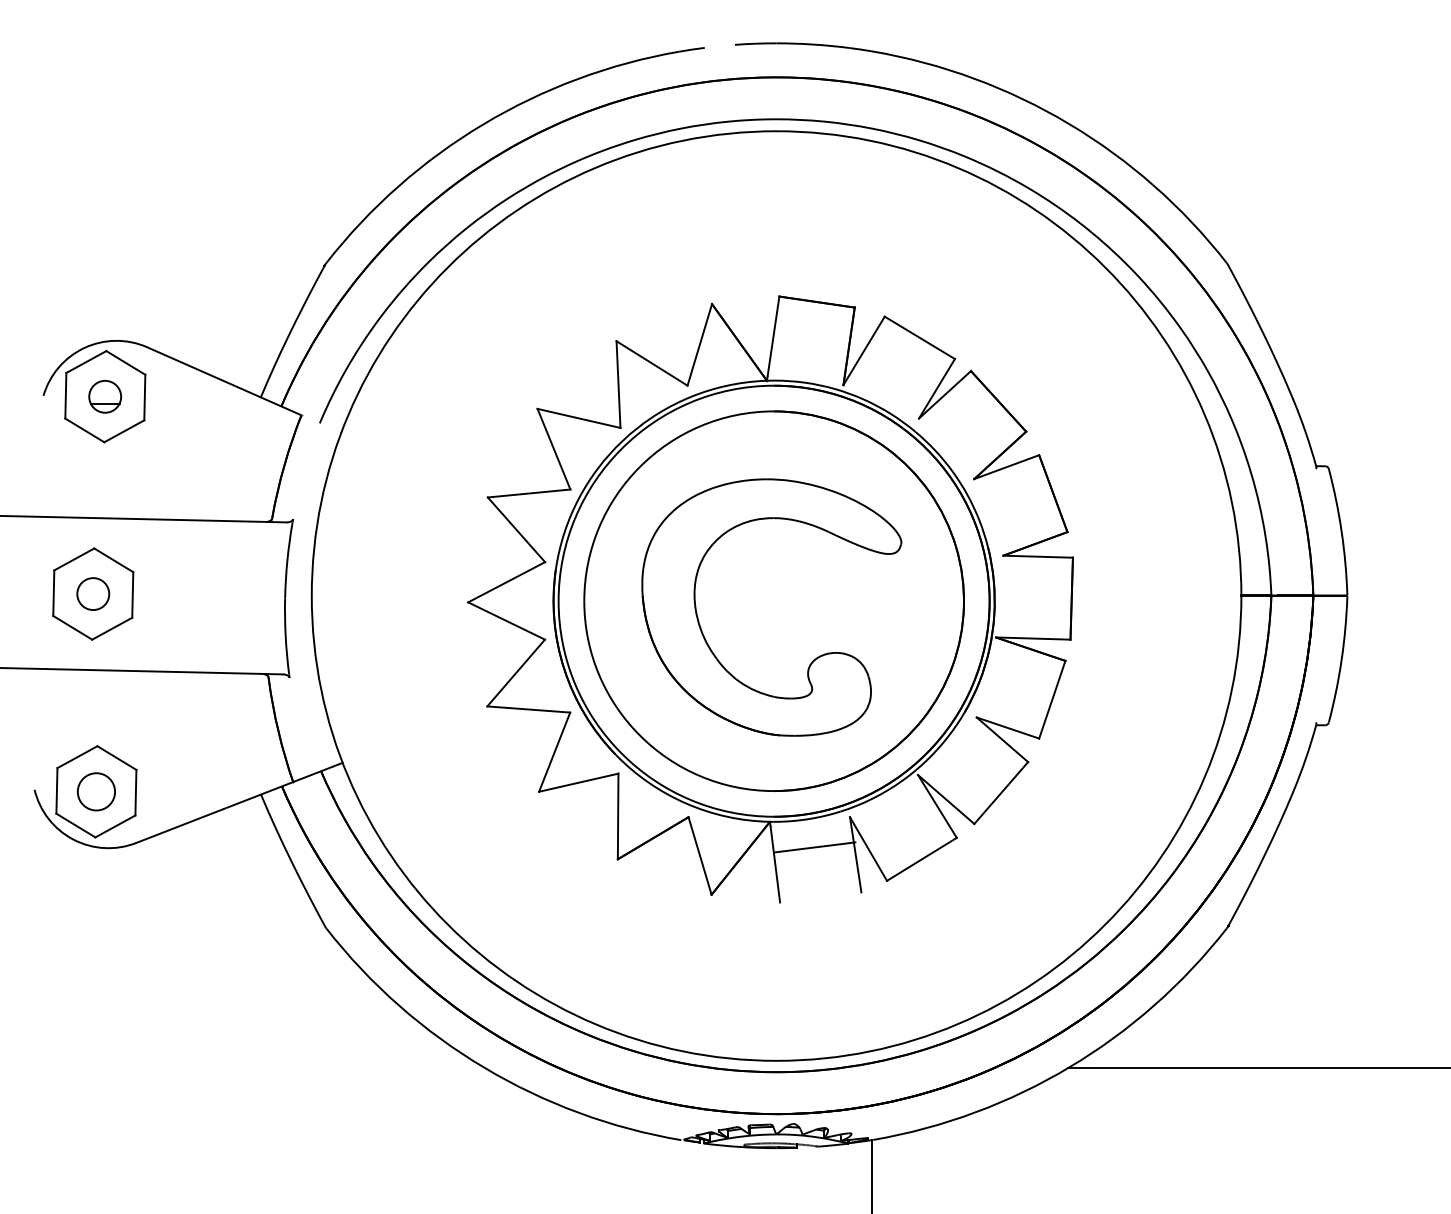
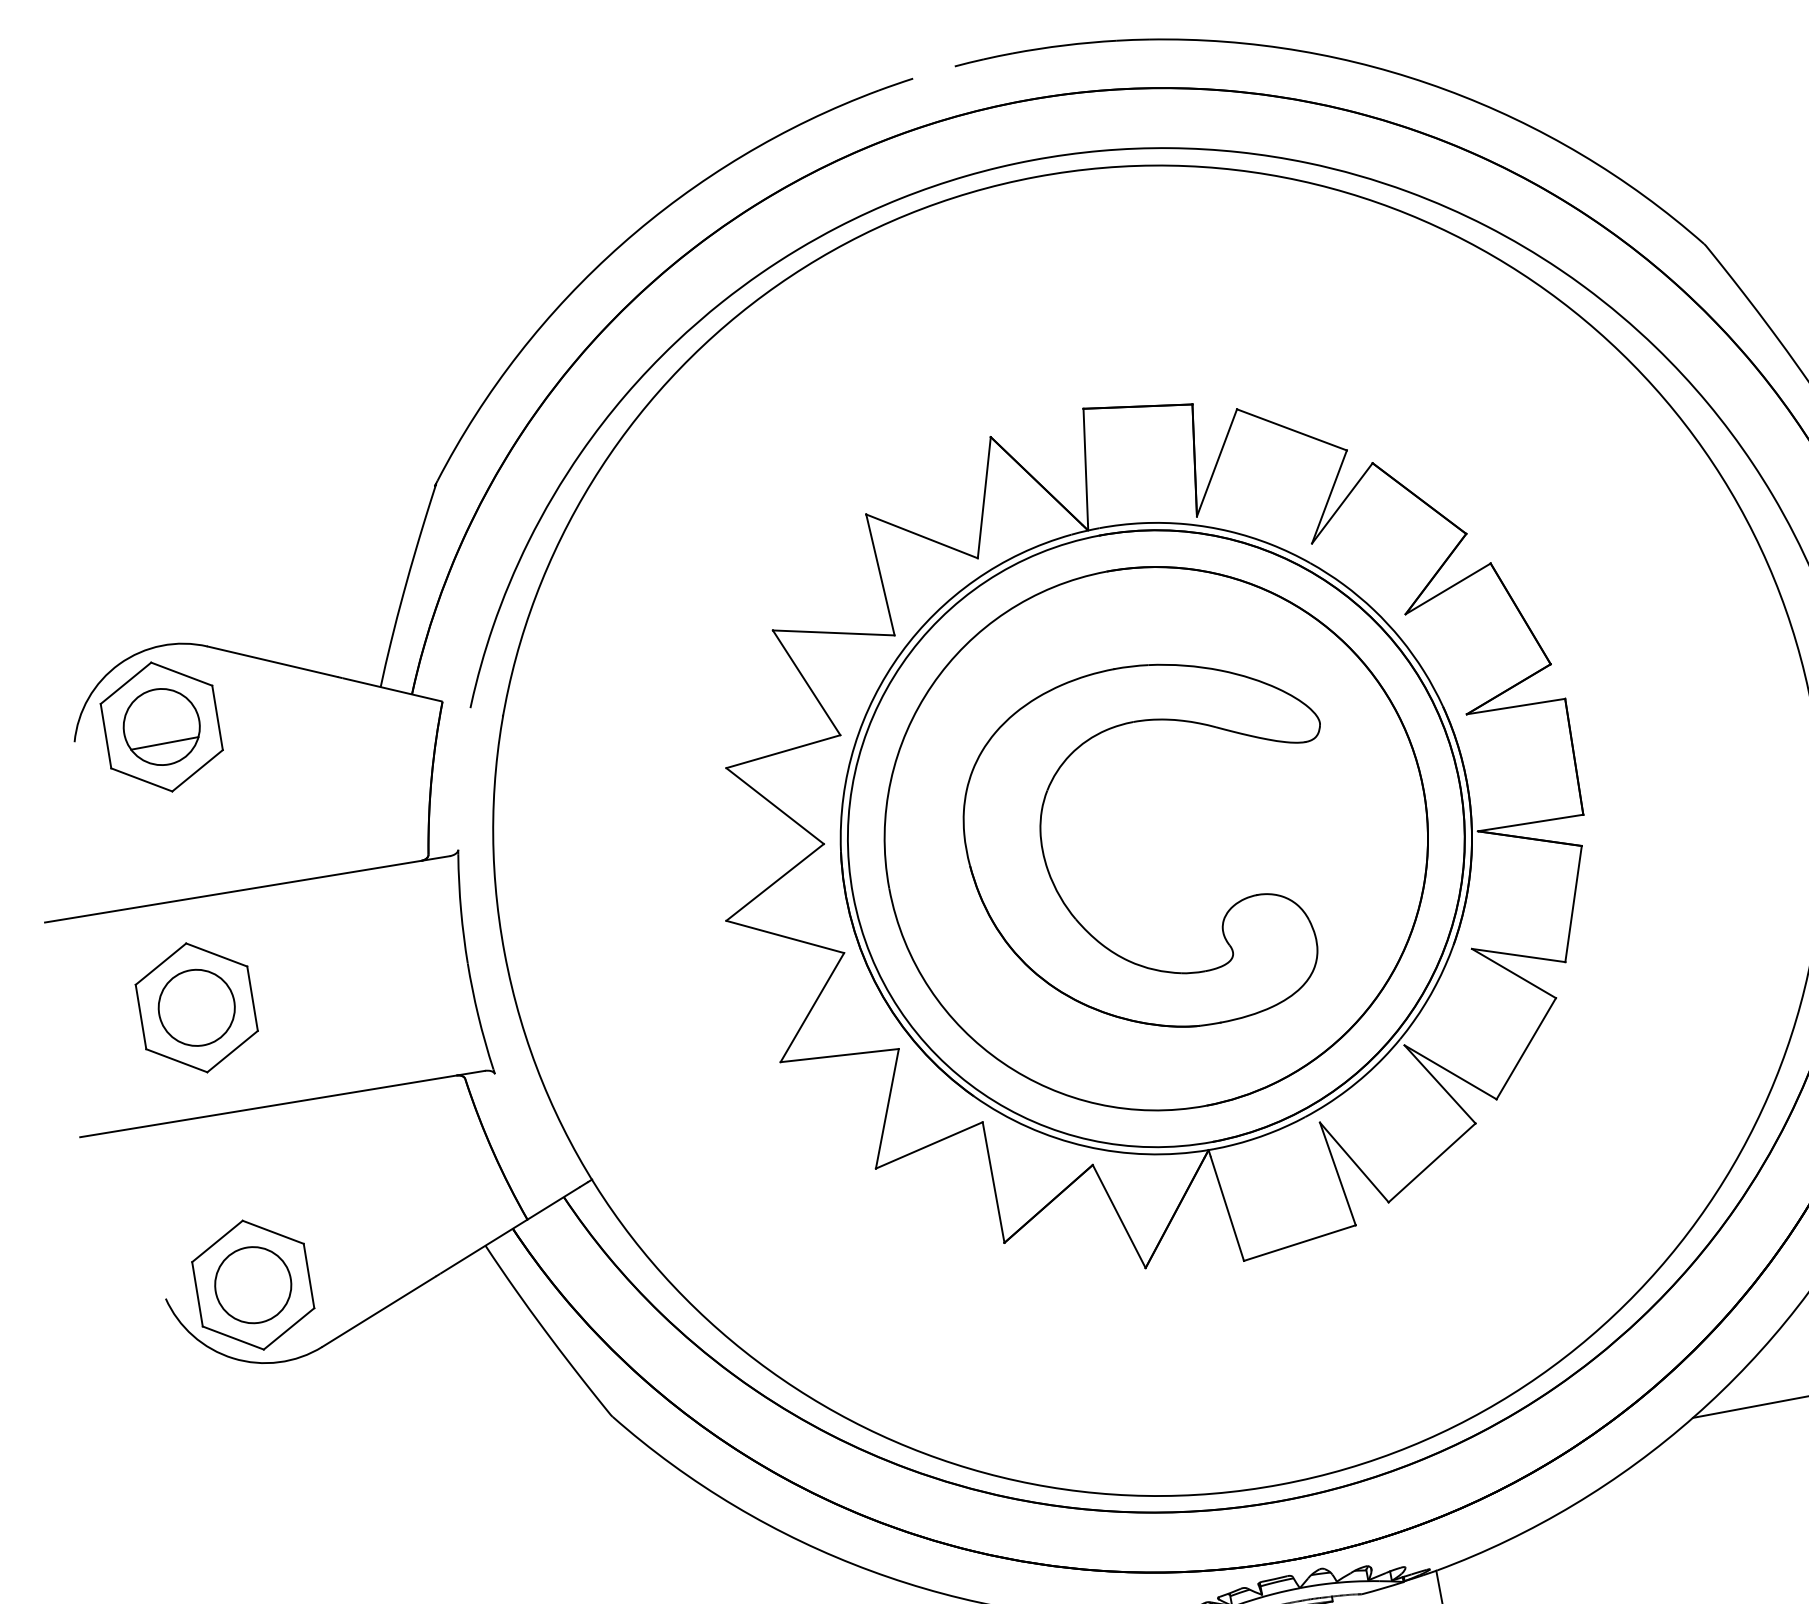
part: (104, 396) -> (160, 727), size x1.67
circle: (92, 593) -> (195, 1007), size x1.67
circle: (96, 791) -> (253, 1284), size x1.43
line: (814, 847) -> (1299, 1243), moved

